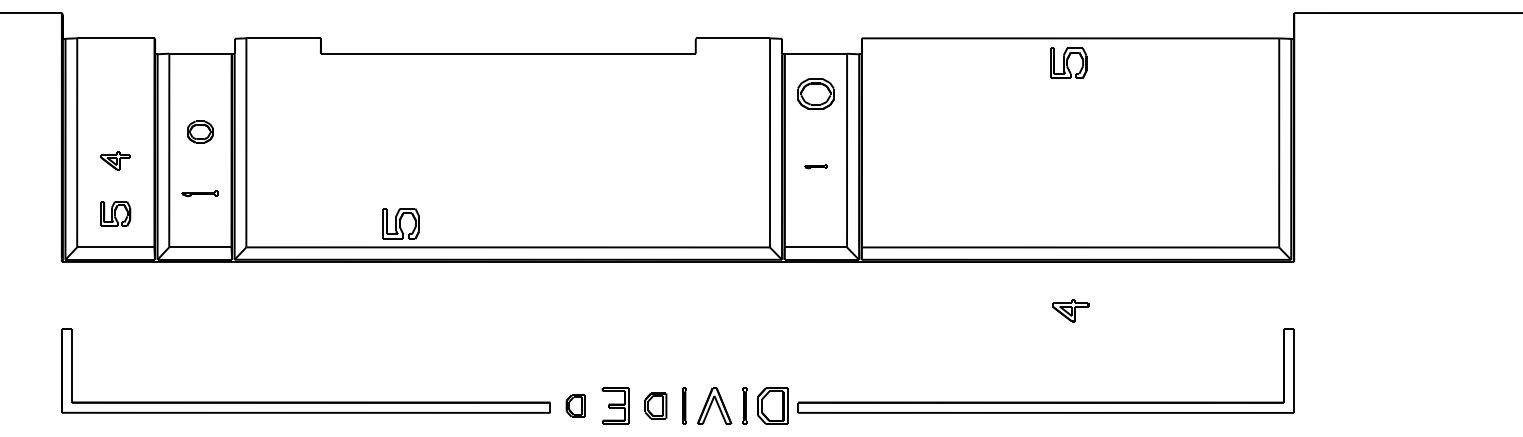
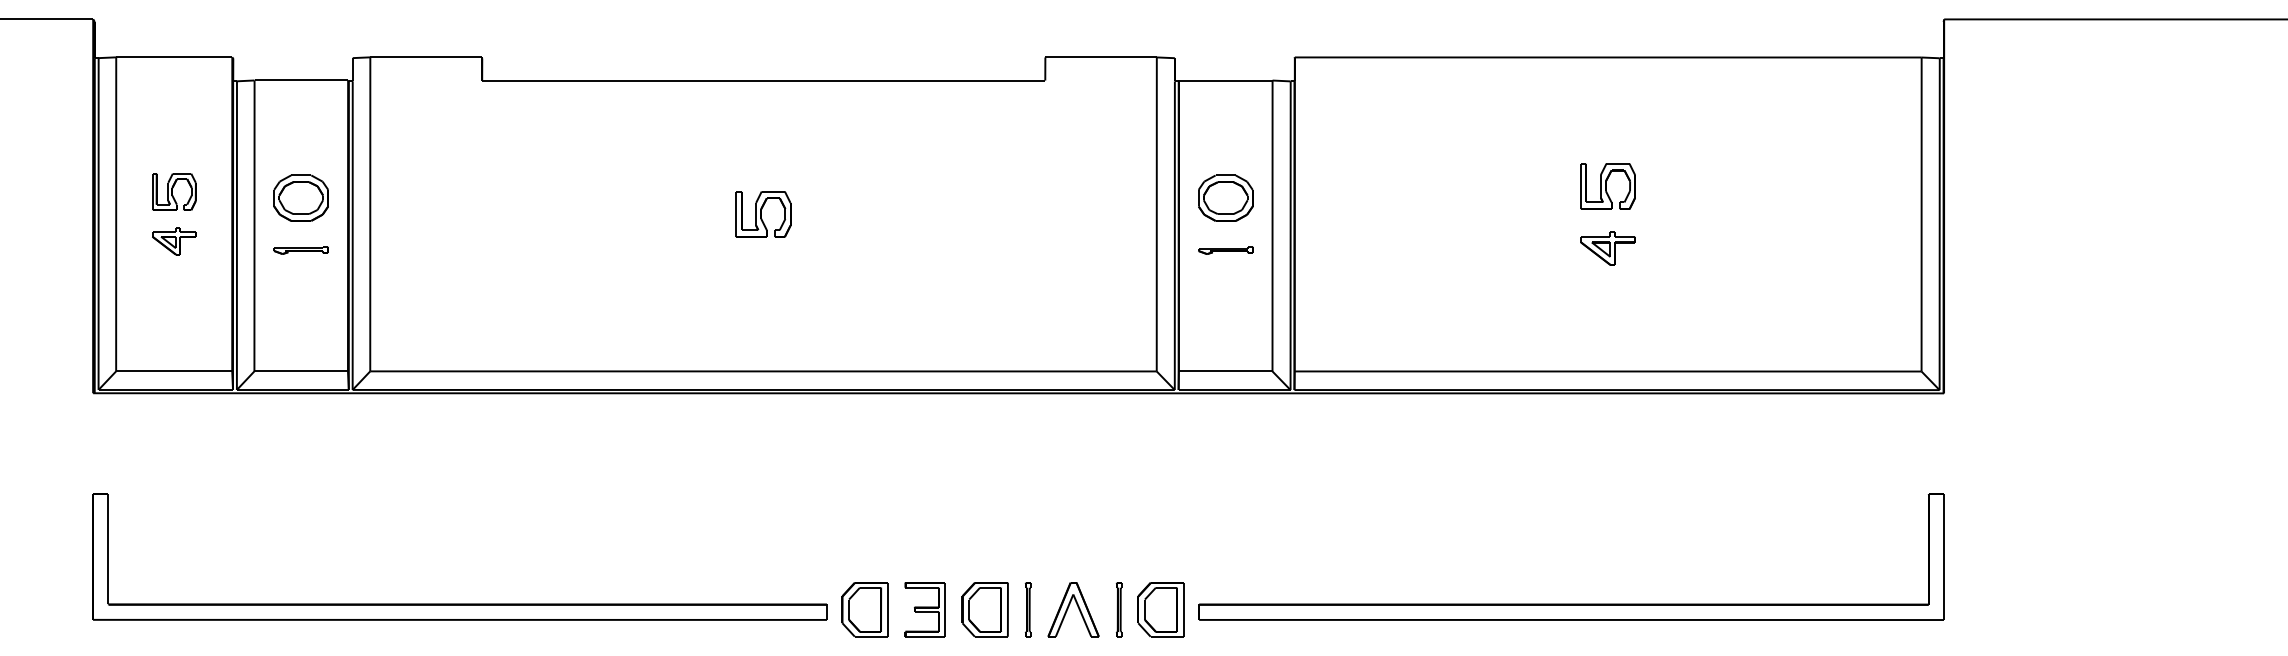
part: (1068, 62) -> (1608, 185), moved
part: (815, 93) -> (1225, 197), moved
part: (199, 131) -> (299, 197), size x1.43
part: (815, 166) -> (1225, 249), size x1.67
part: (199, 193) -> (299, 249), moved
part: (115, 213) -> (173, 191), moved
part: (400, 223) -> (762, 213), moved
part: (1070, 310) -> (1608, 248), moved
part: (575, 405) -> (864, 608), size x1.67
part: (655, 405) -> (984, 608), size x1.43

